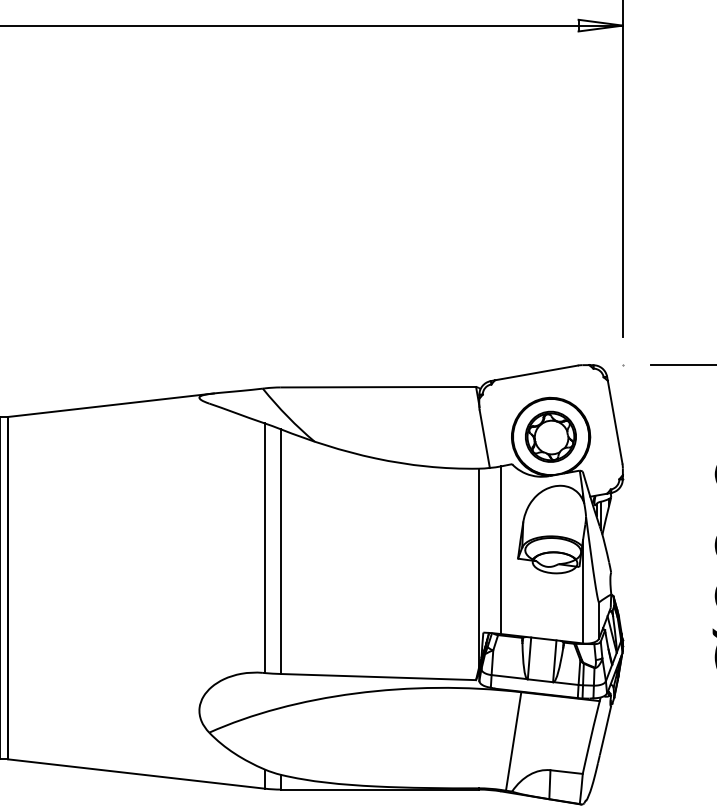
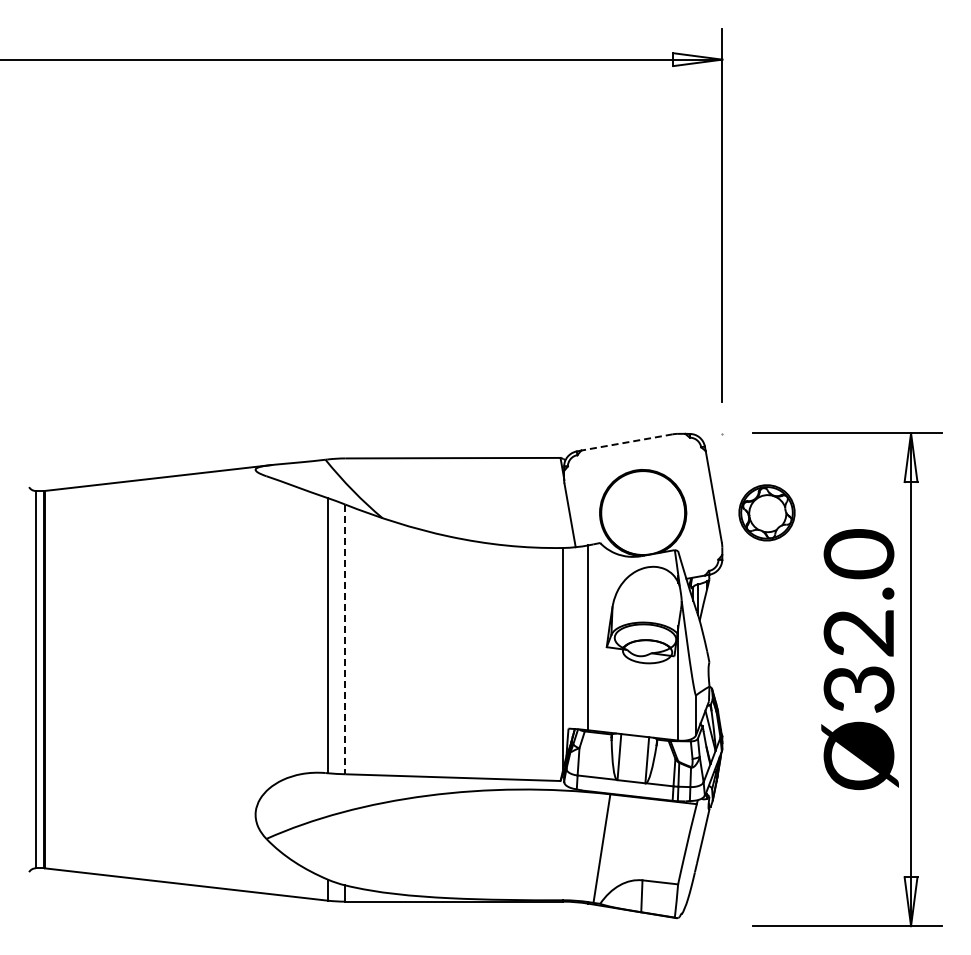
line: (535, 372) -> (626, 442), solid -> dashed
part: (550, 436) -> (766, 512), moved
line: (280, 551) -> (345, 639), solid -> dashed

